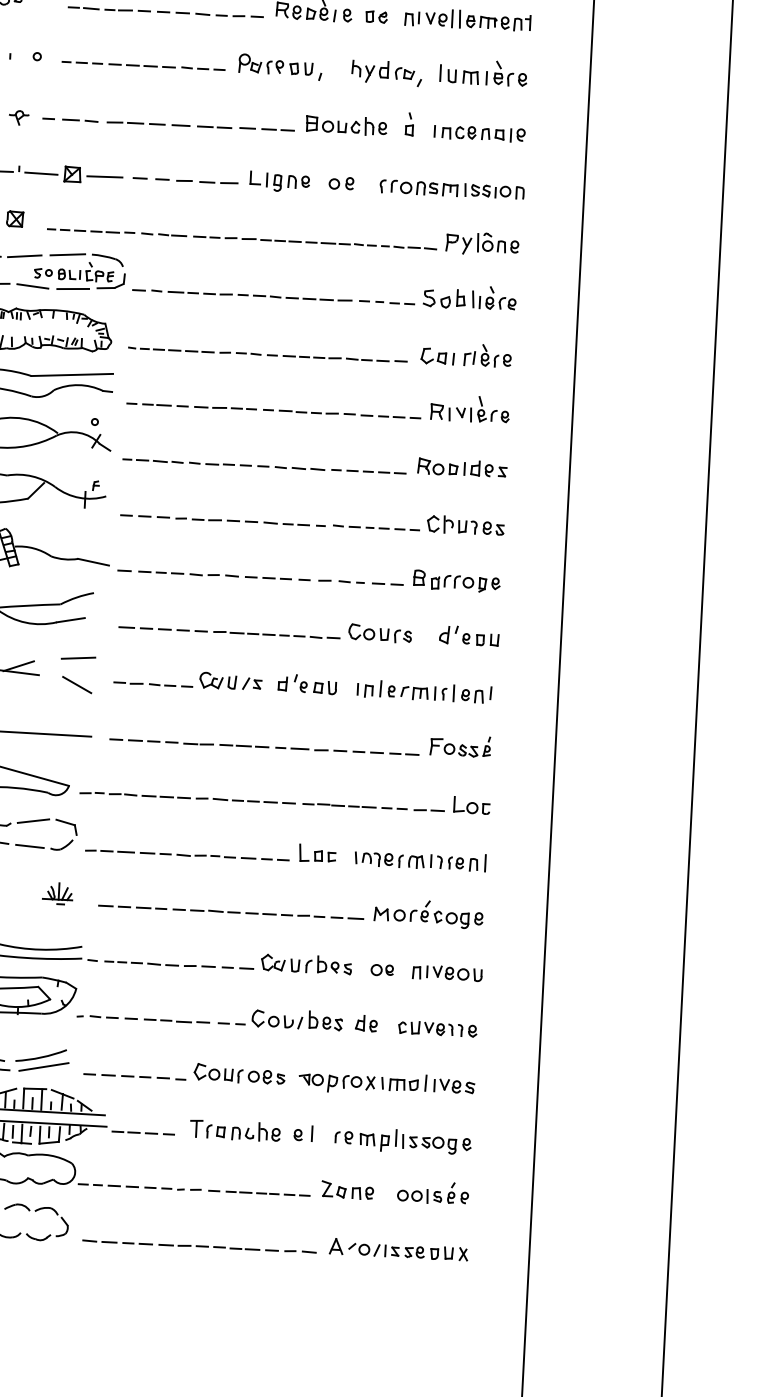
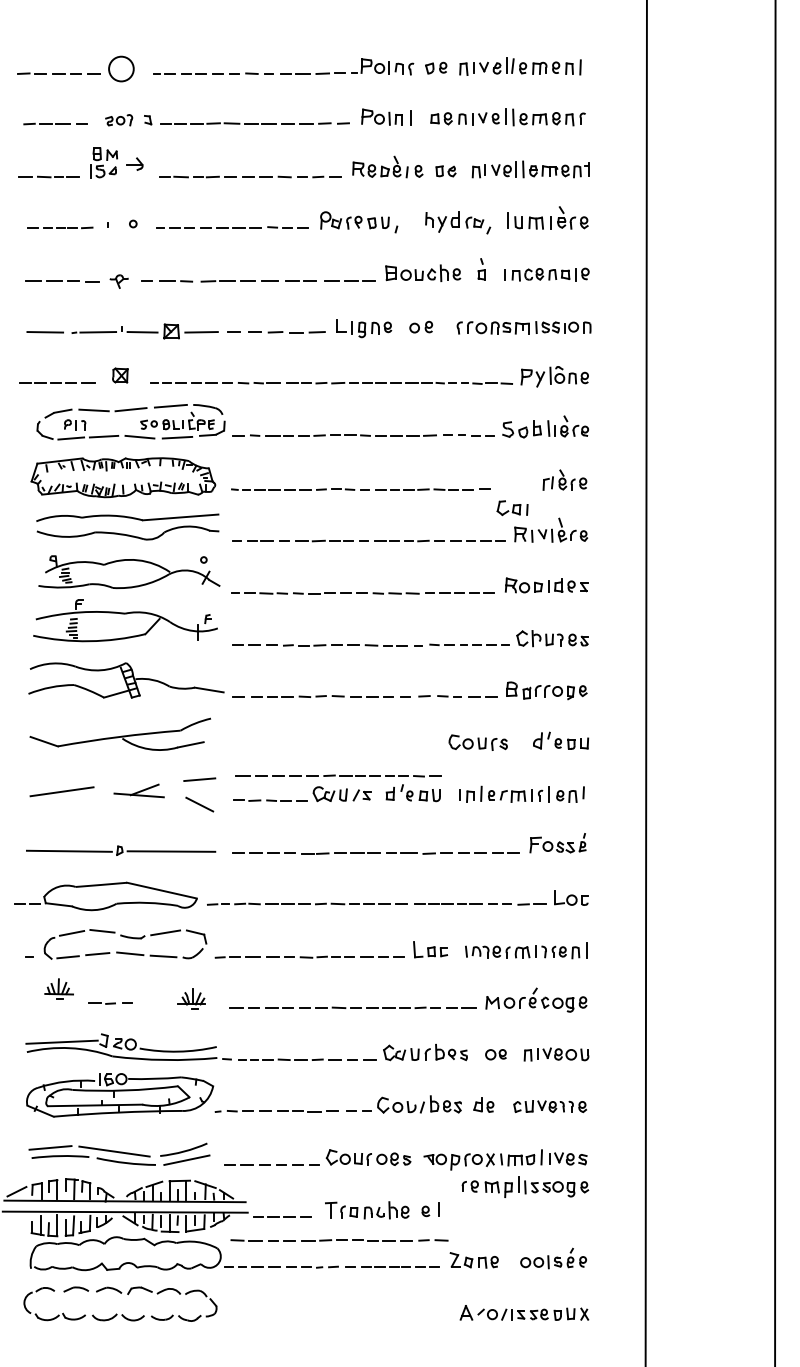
part: (437, 356) -> (512, 508), moved
part: (229, 632) -> (338, 775), moved
part: (403, 1140) -> (525, 1186), moved
part: (199, 1246) -> (339, 1240), moved

